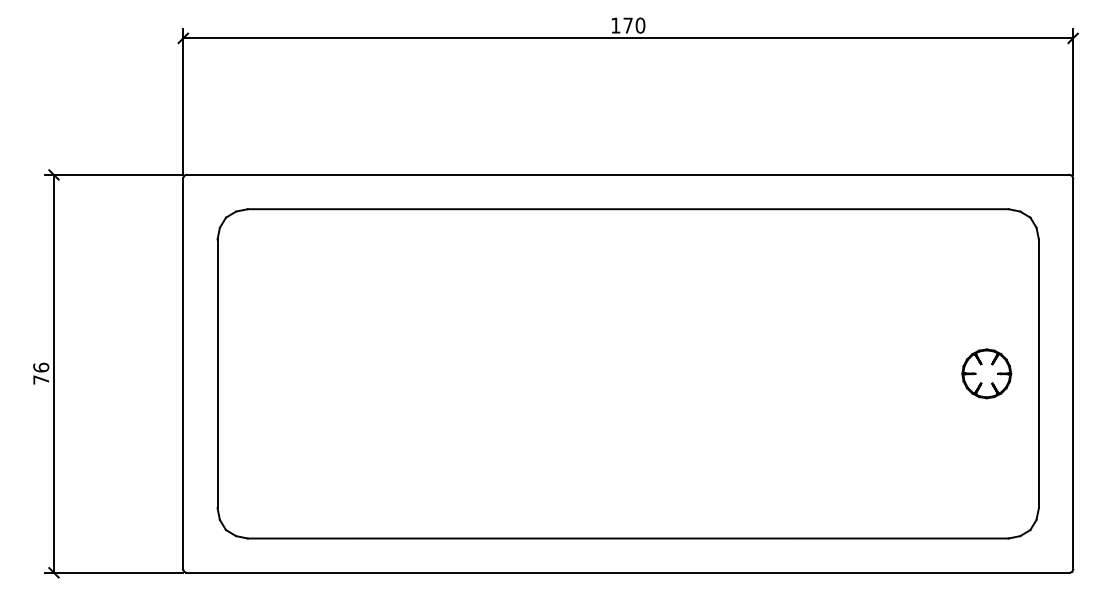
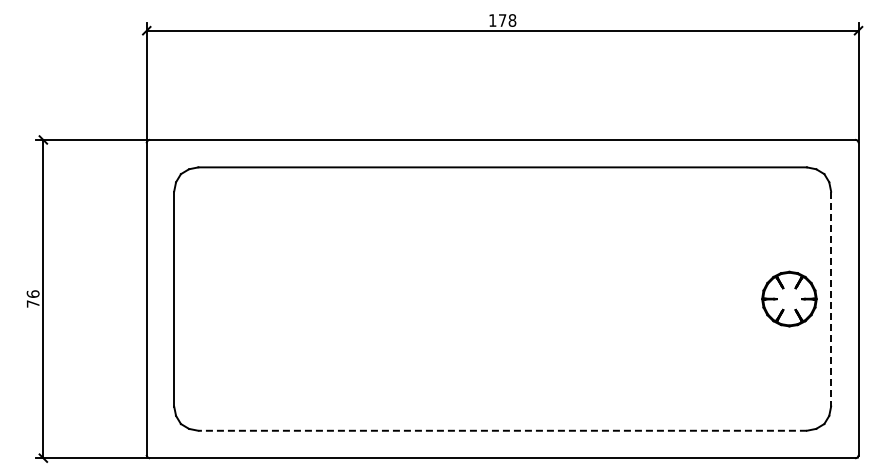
text: (640, 25) -> (512, 20), 170 -> 178
part: (986, 373) -> (789, 298), size x1.4
line: (1039, 374) -> (831, 299), solid -> dashed
line: (628, 538) -> (502, 430), solid -> dashed

